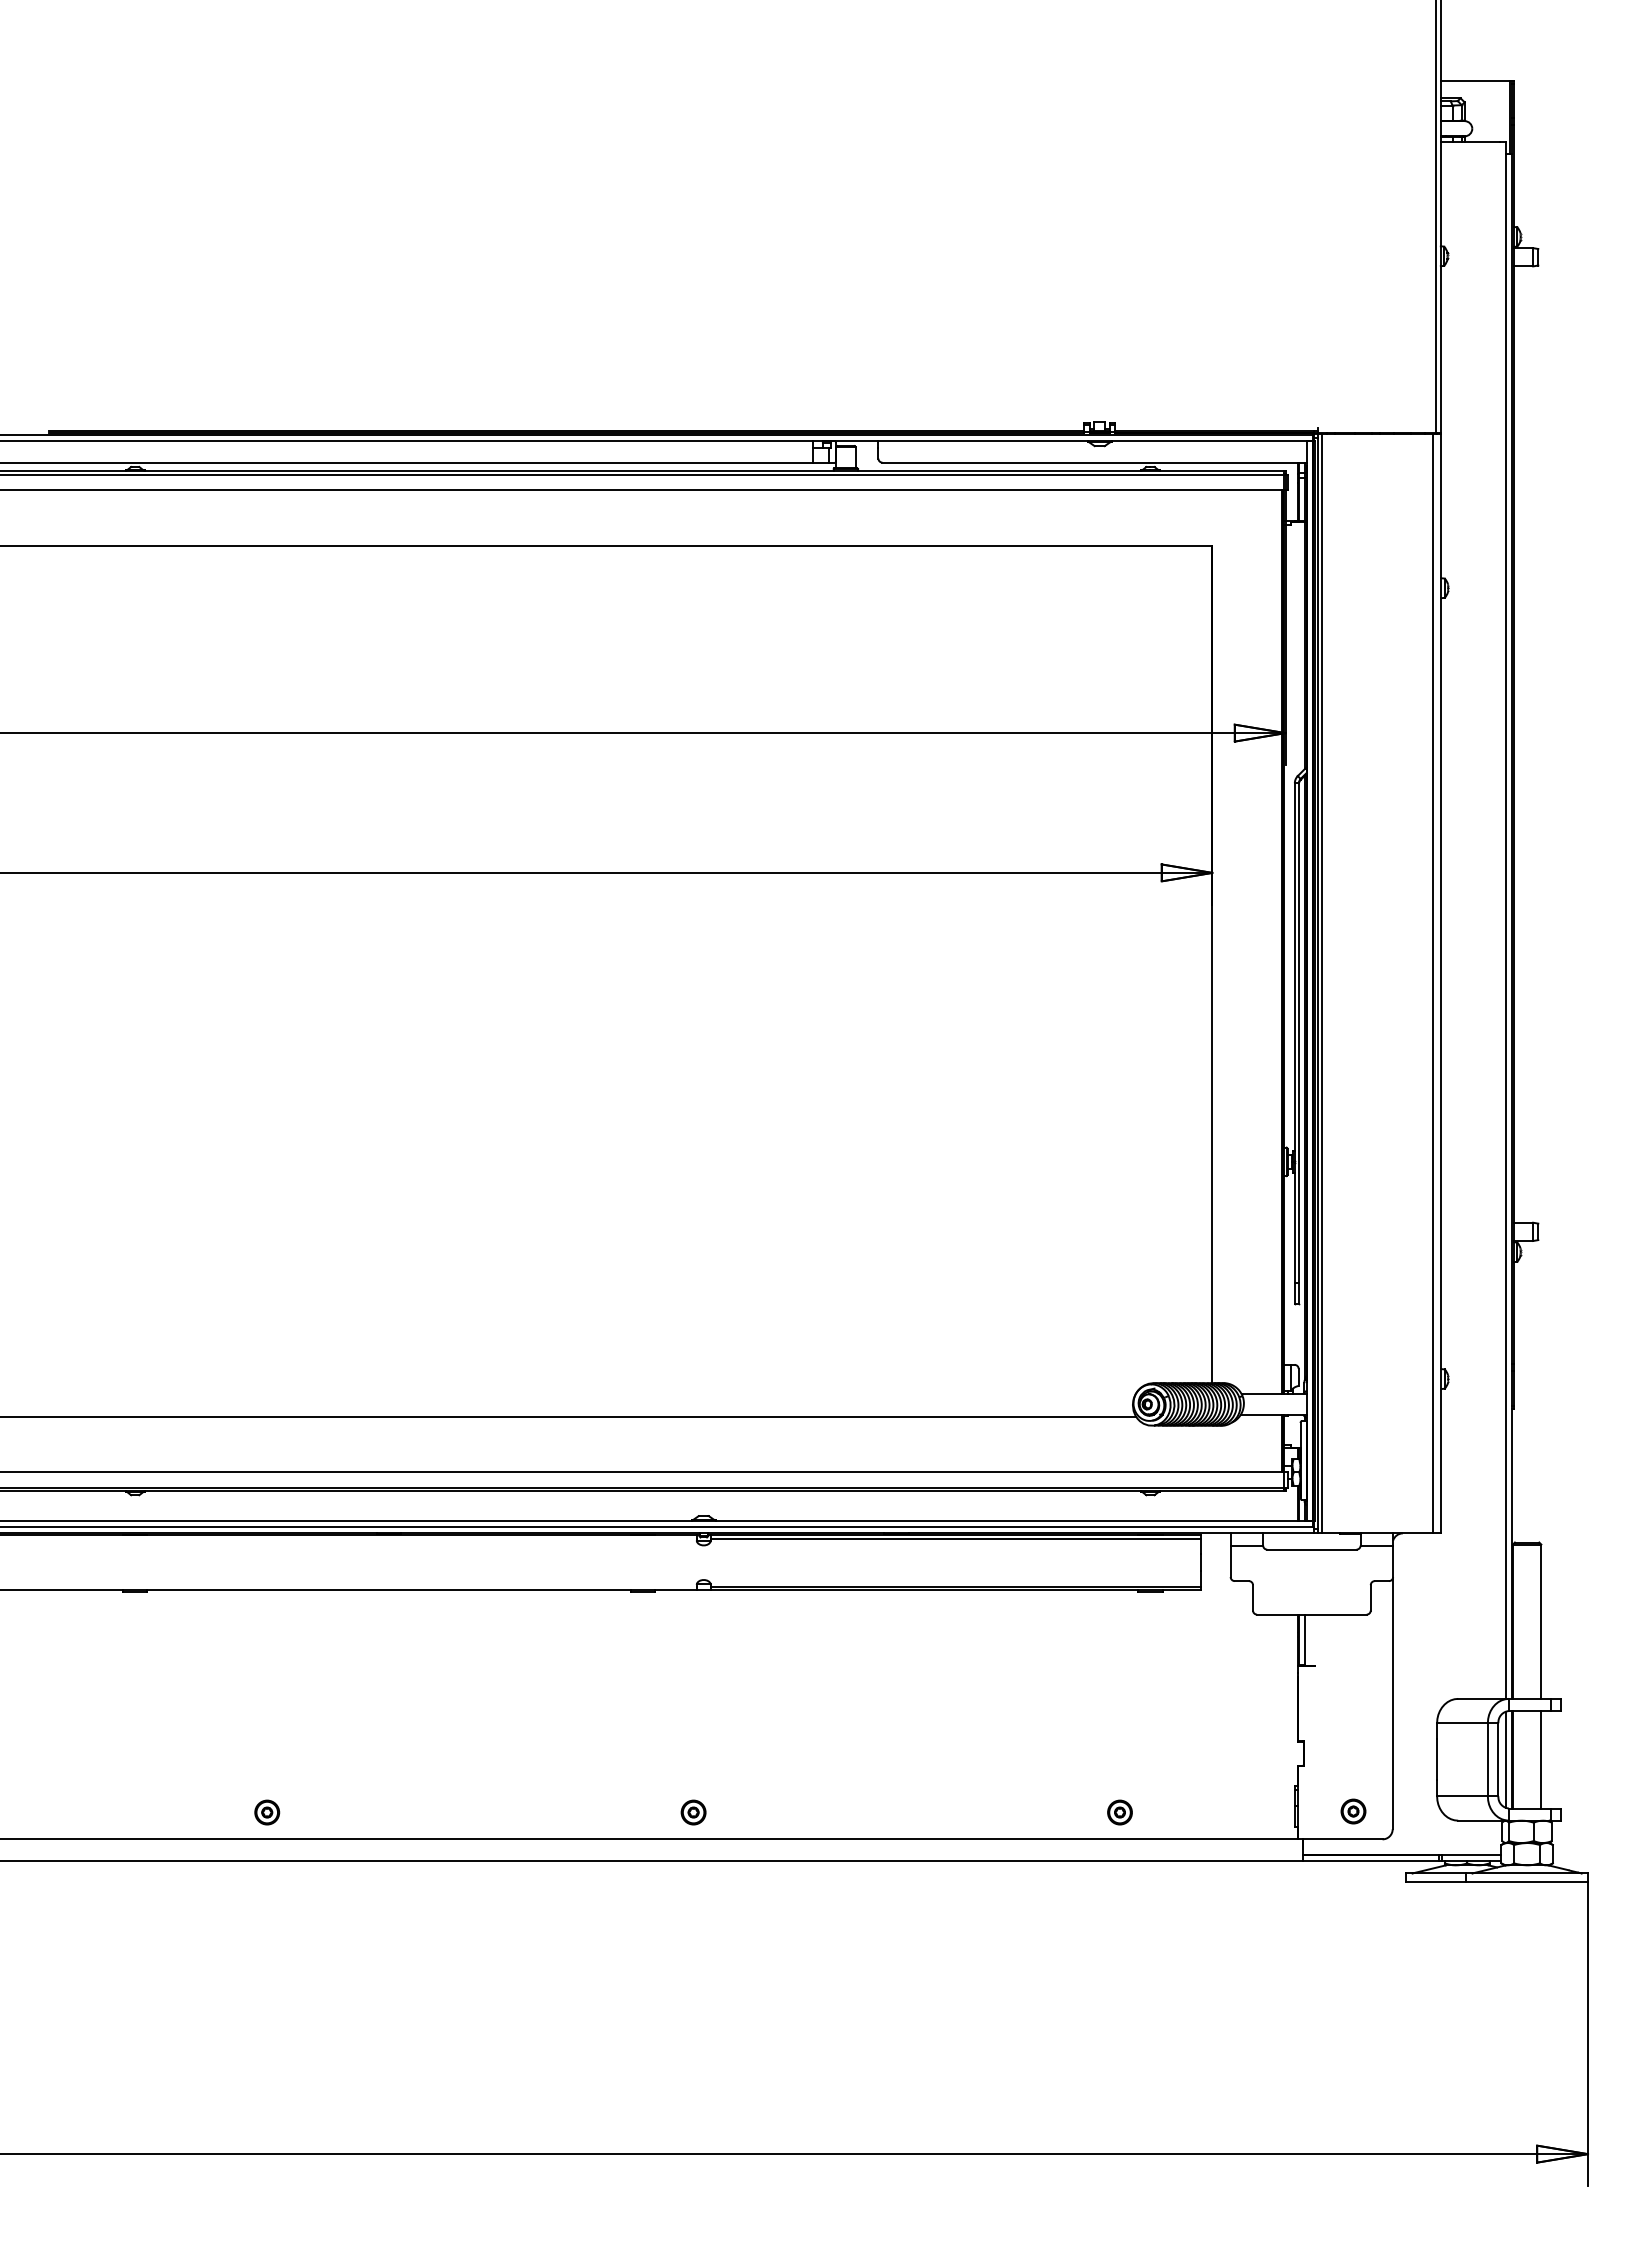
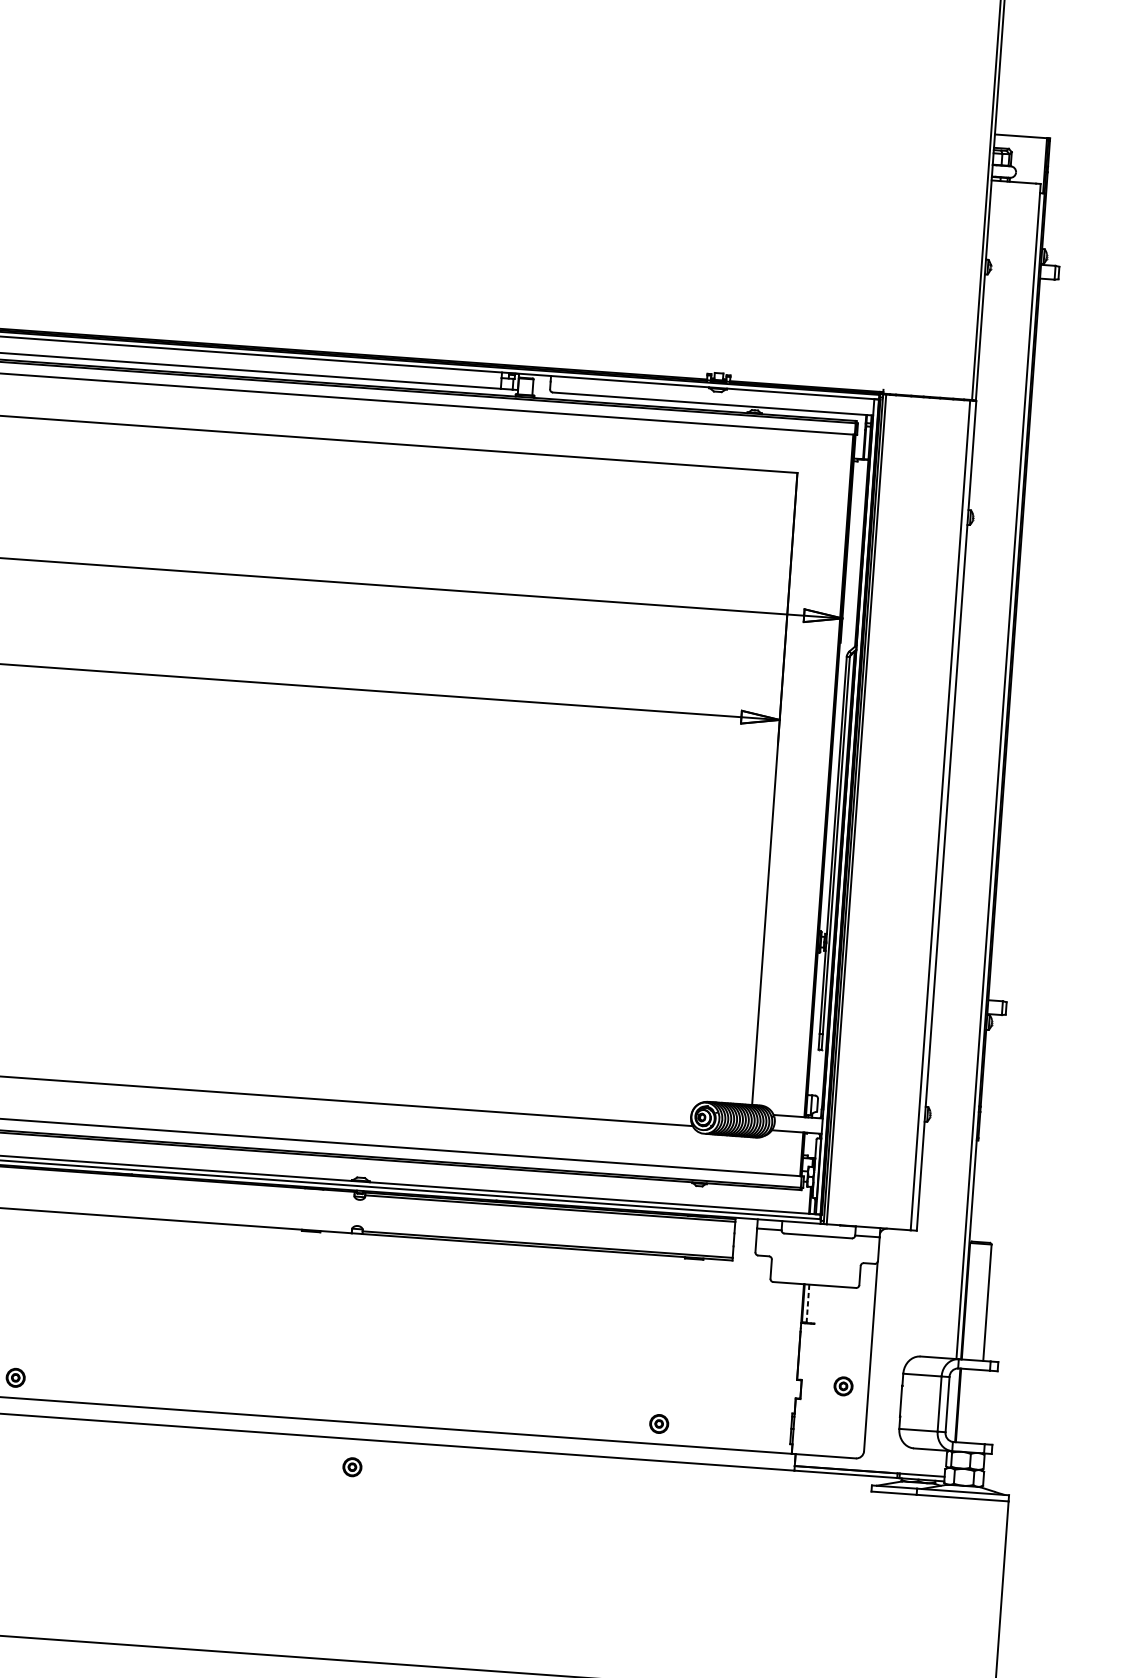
line: (1304, 1640) -> (807, 1304), solid -> dashed
line: (1505, 1759) -> (952, 1404), removed
line: (1541, 1759) -> (980, 1406), removed
part: (1353, 1811) -> (843, 1386), moved
part: (693, 1812) -> (352, 1467), moved

